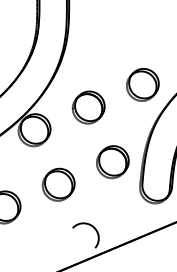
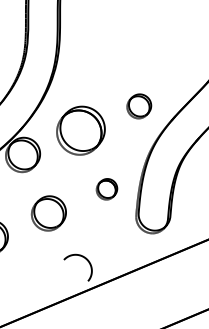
part: (143, 85) -> (139, 106), size x0.7
part: (89, 107) -> (81, 130), size x1.4
part: (112, 162) -> (106, 189), size x0.6

